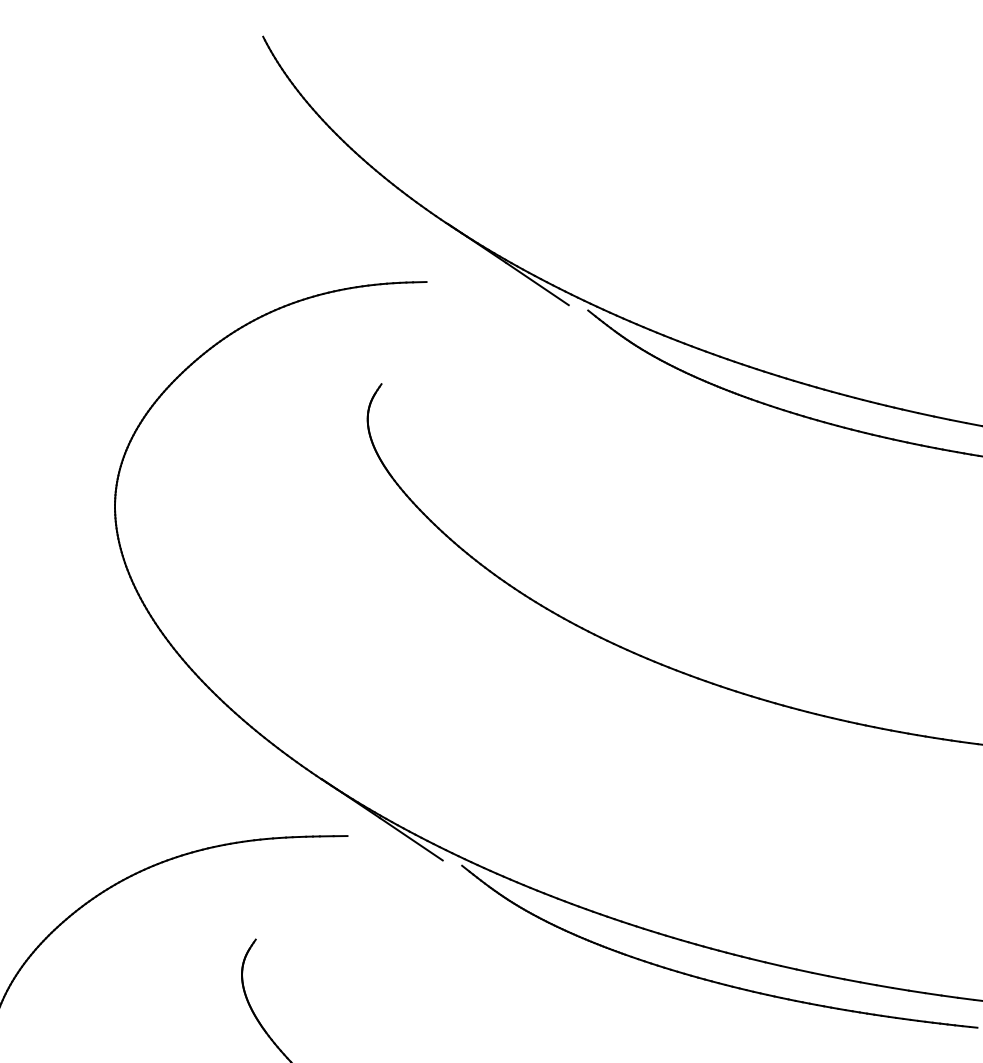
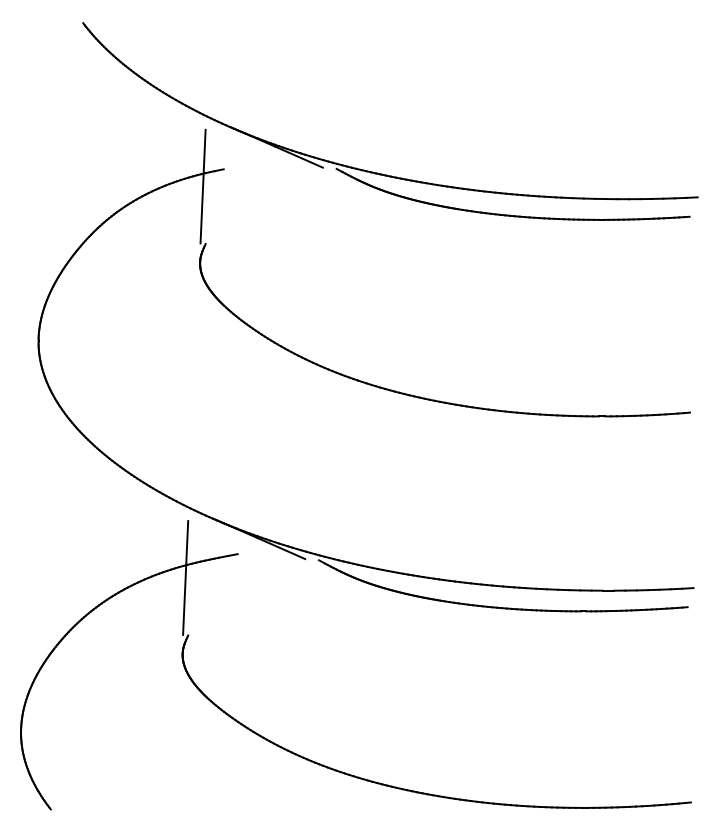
line: (391, 301) -> (202, 186), added
line: (266, 856) -> (185, 577), added

